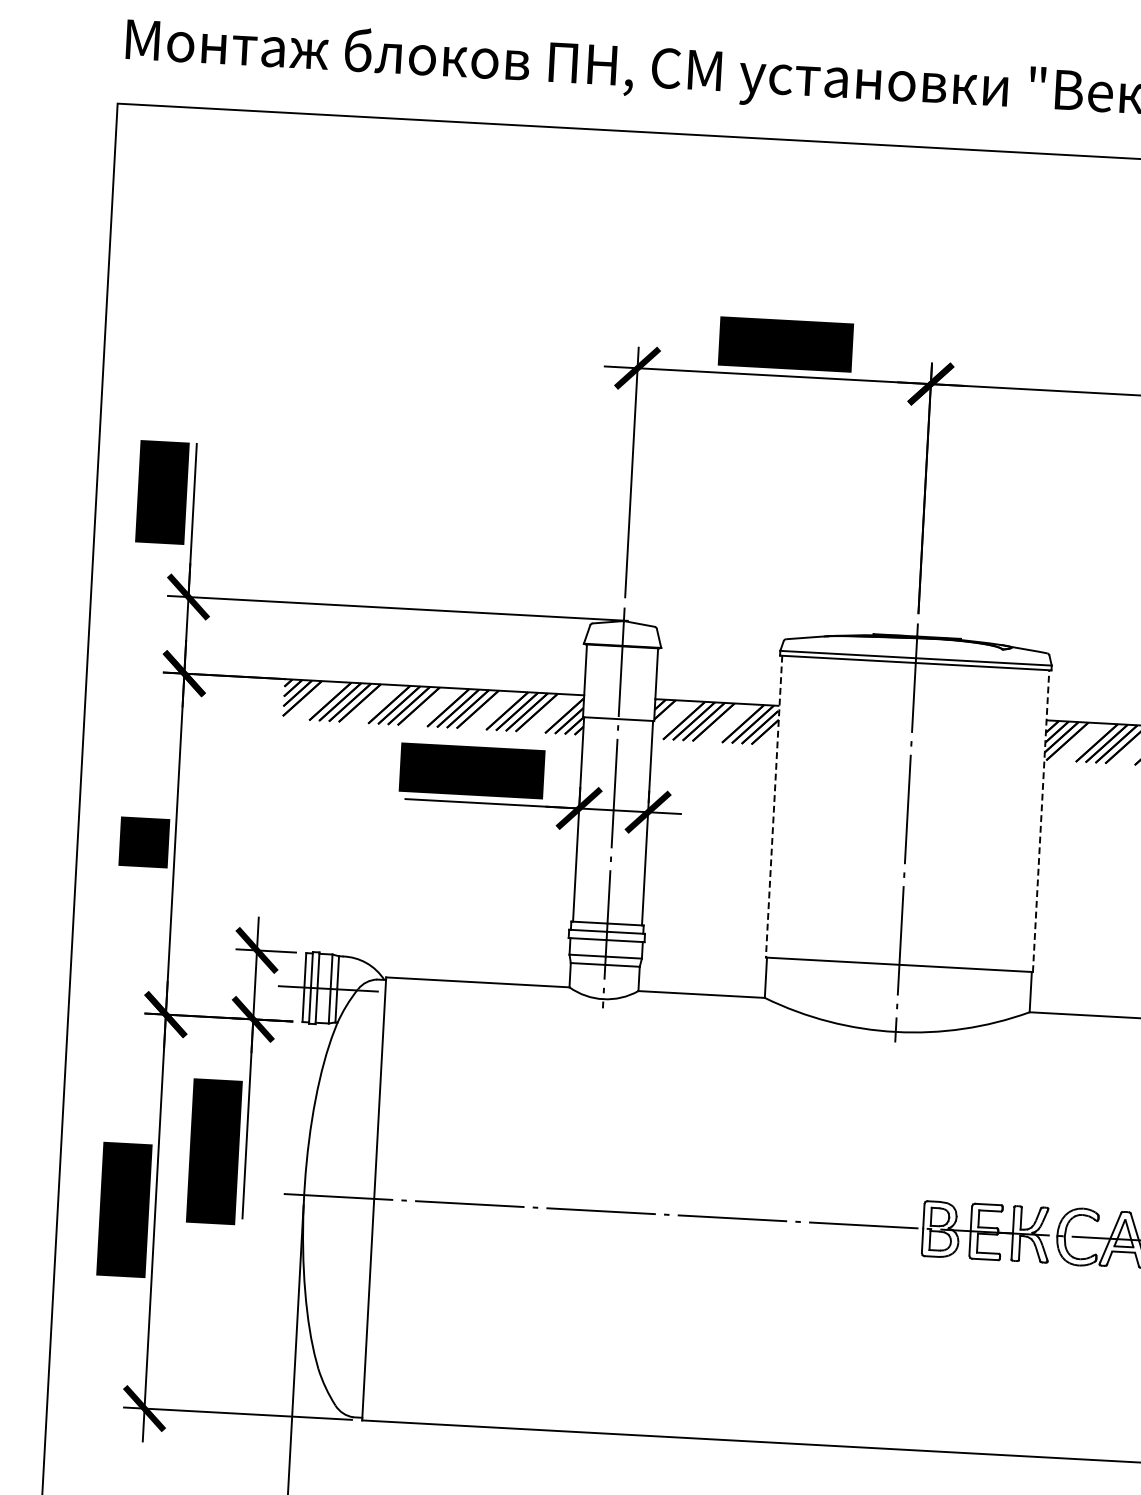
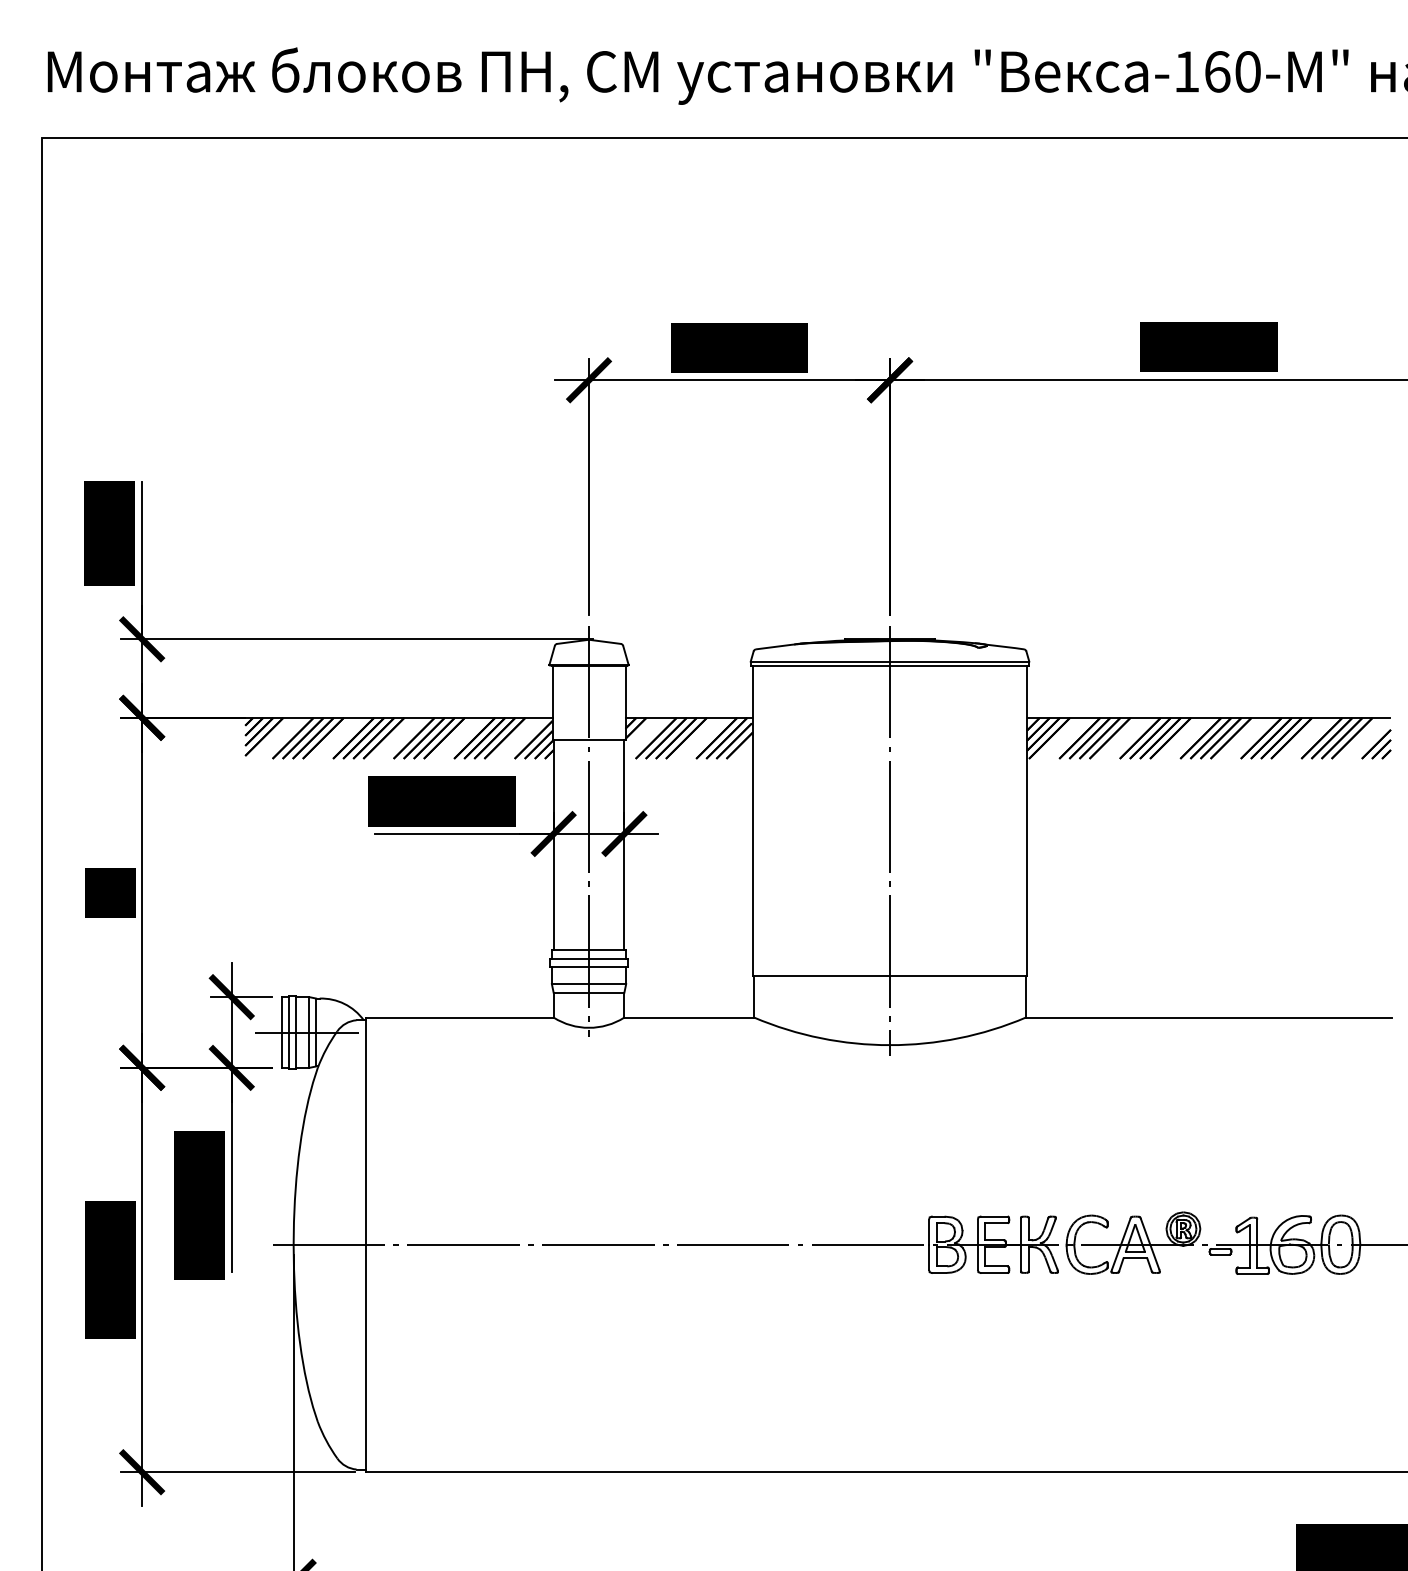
line: (774, 806) -> (753, 821), dashed -> solid
line: (1041, 821) -> (1027, 821), dashed -> solid

